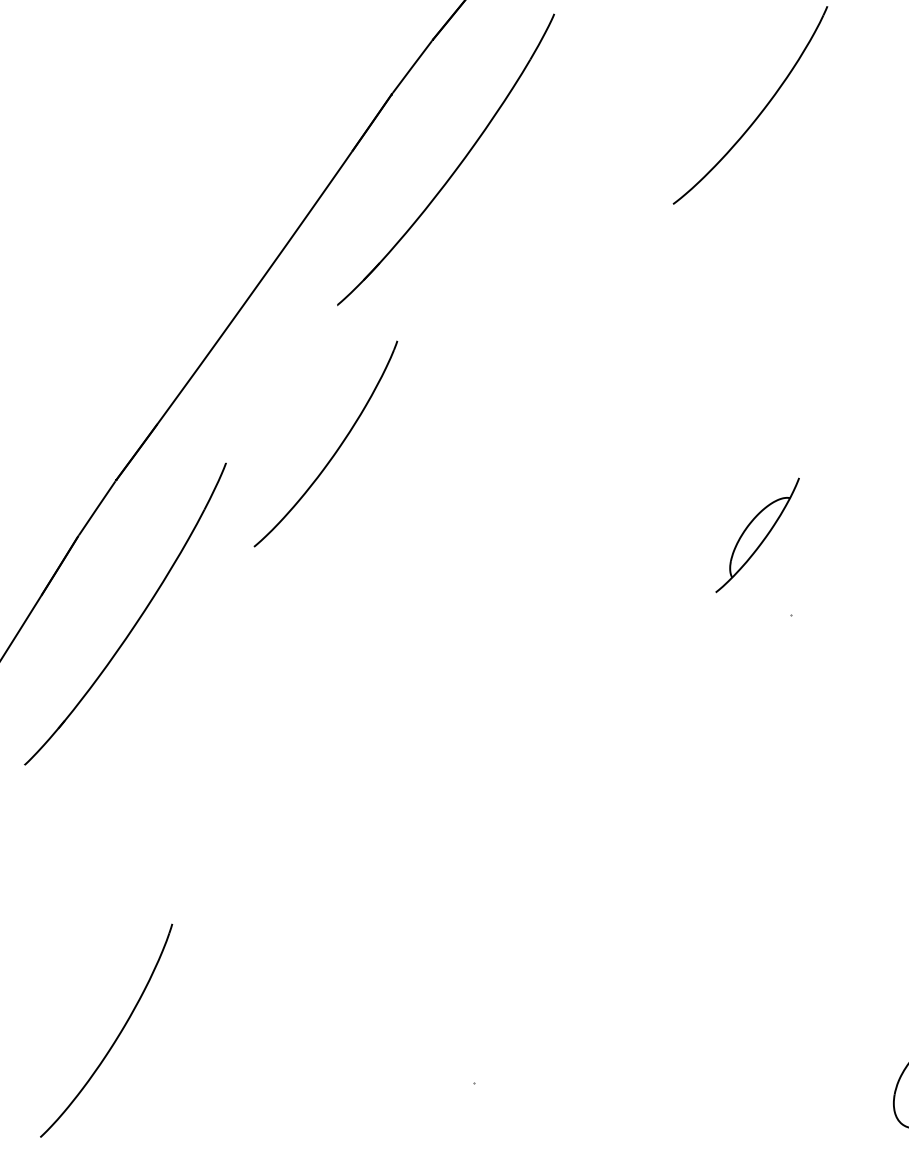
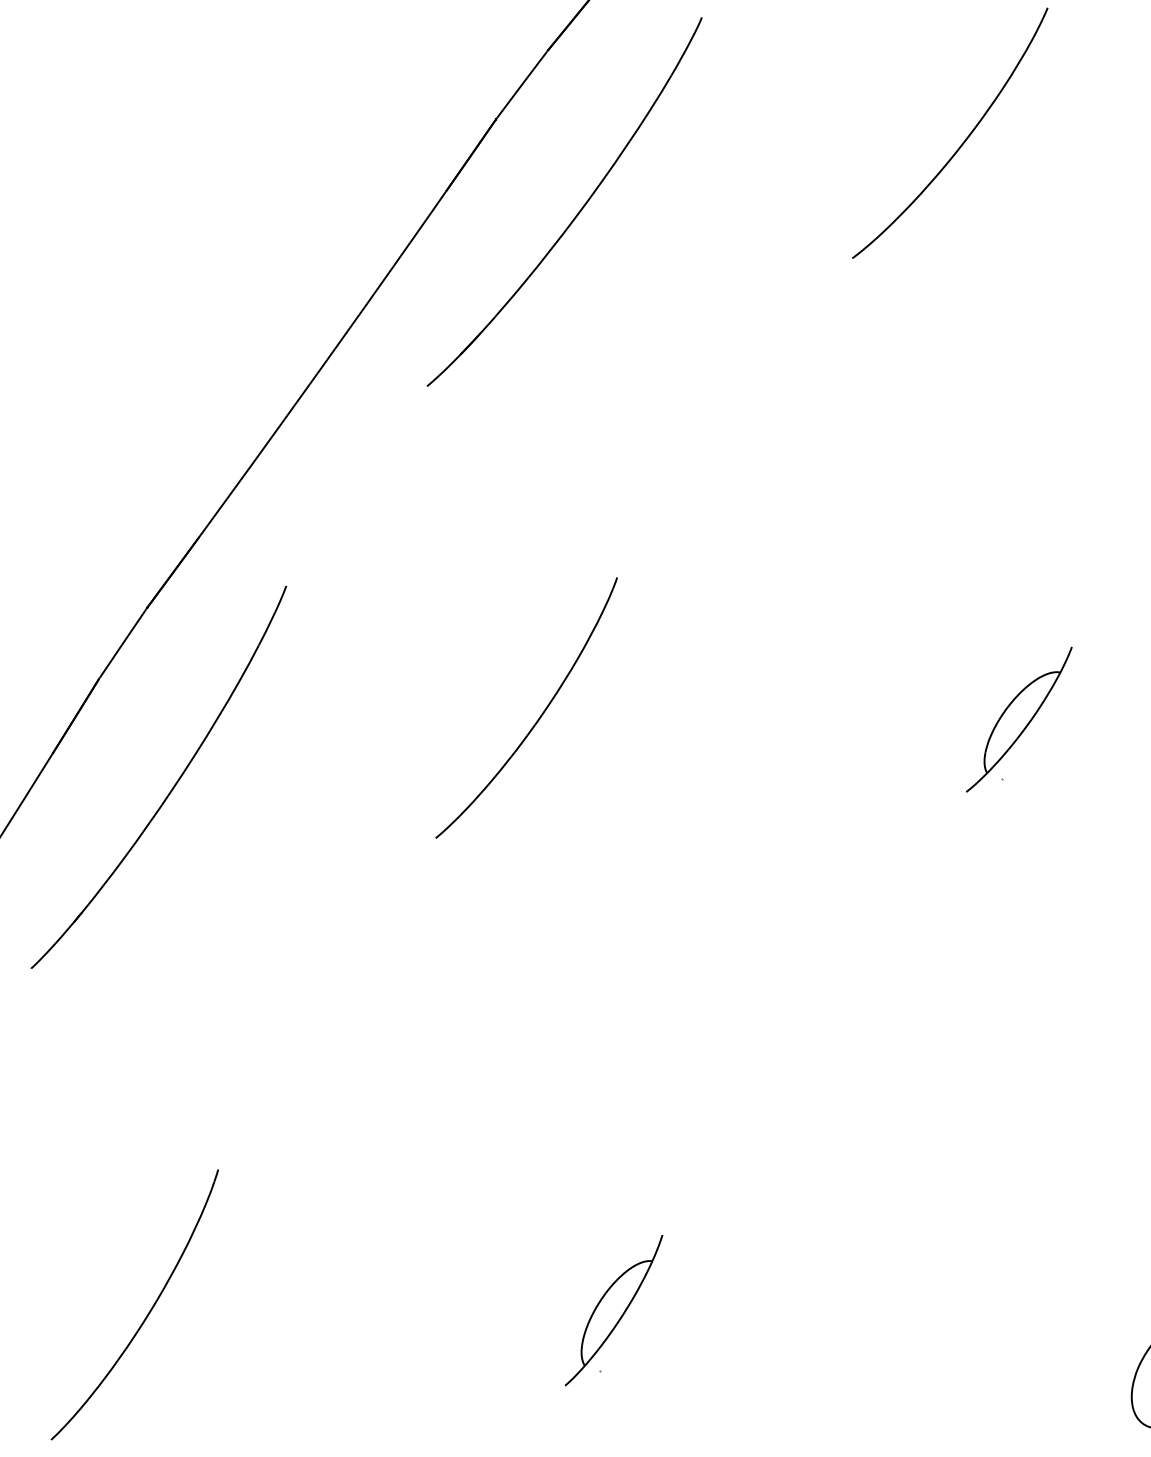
part: (336, 450) -> (539, 716), moved
part: (757, 535) -> (1019, 719), moved
part: (484, 1035) -> (613, 1310), added

